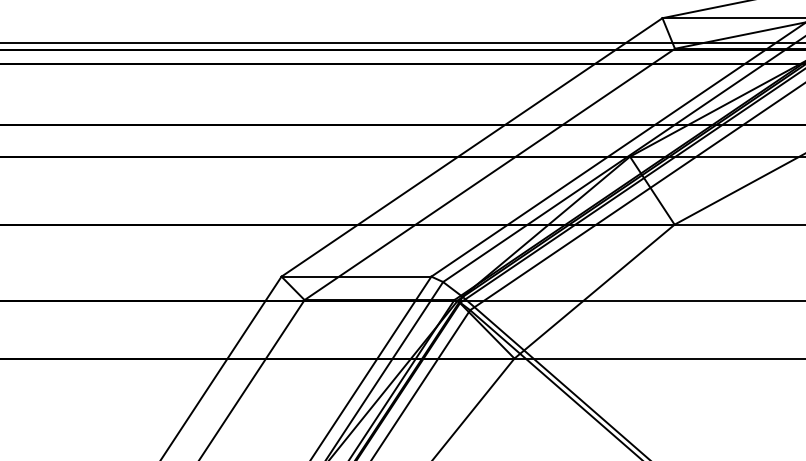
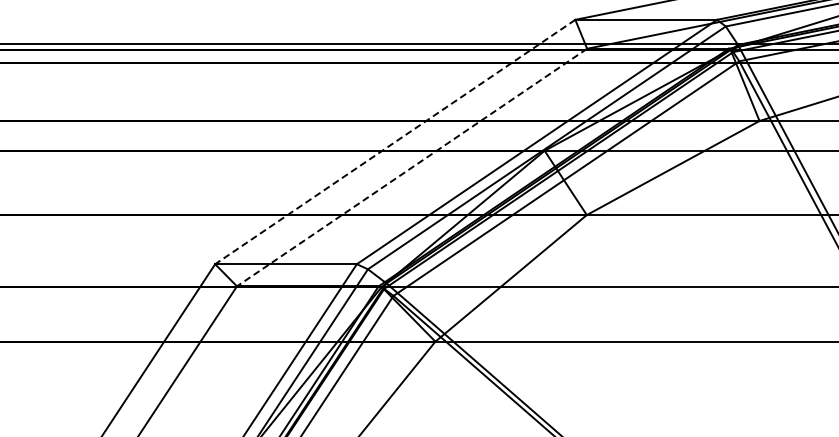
line: (472, 147) -> (395, 142), solid -> dashed
line: (490, 174) -> (412, 167), solid -> dashed

